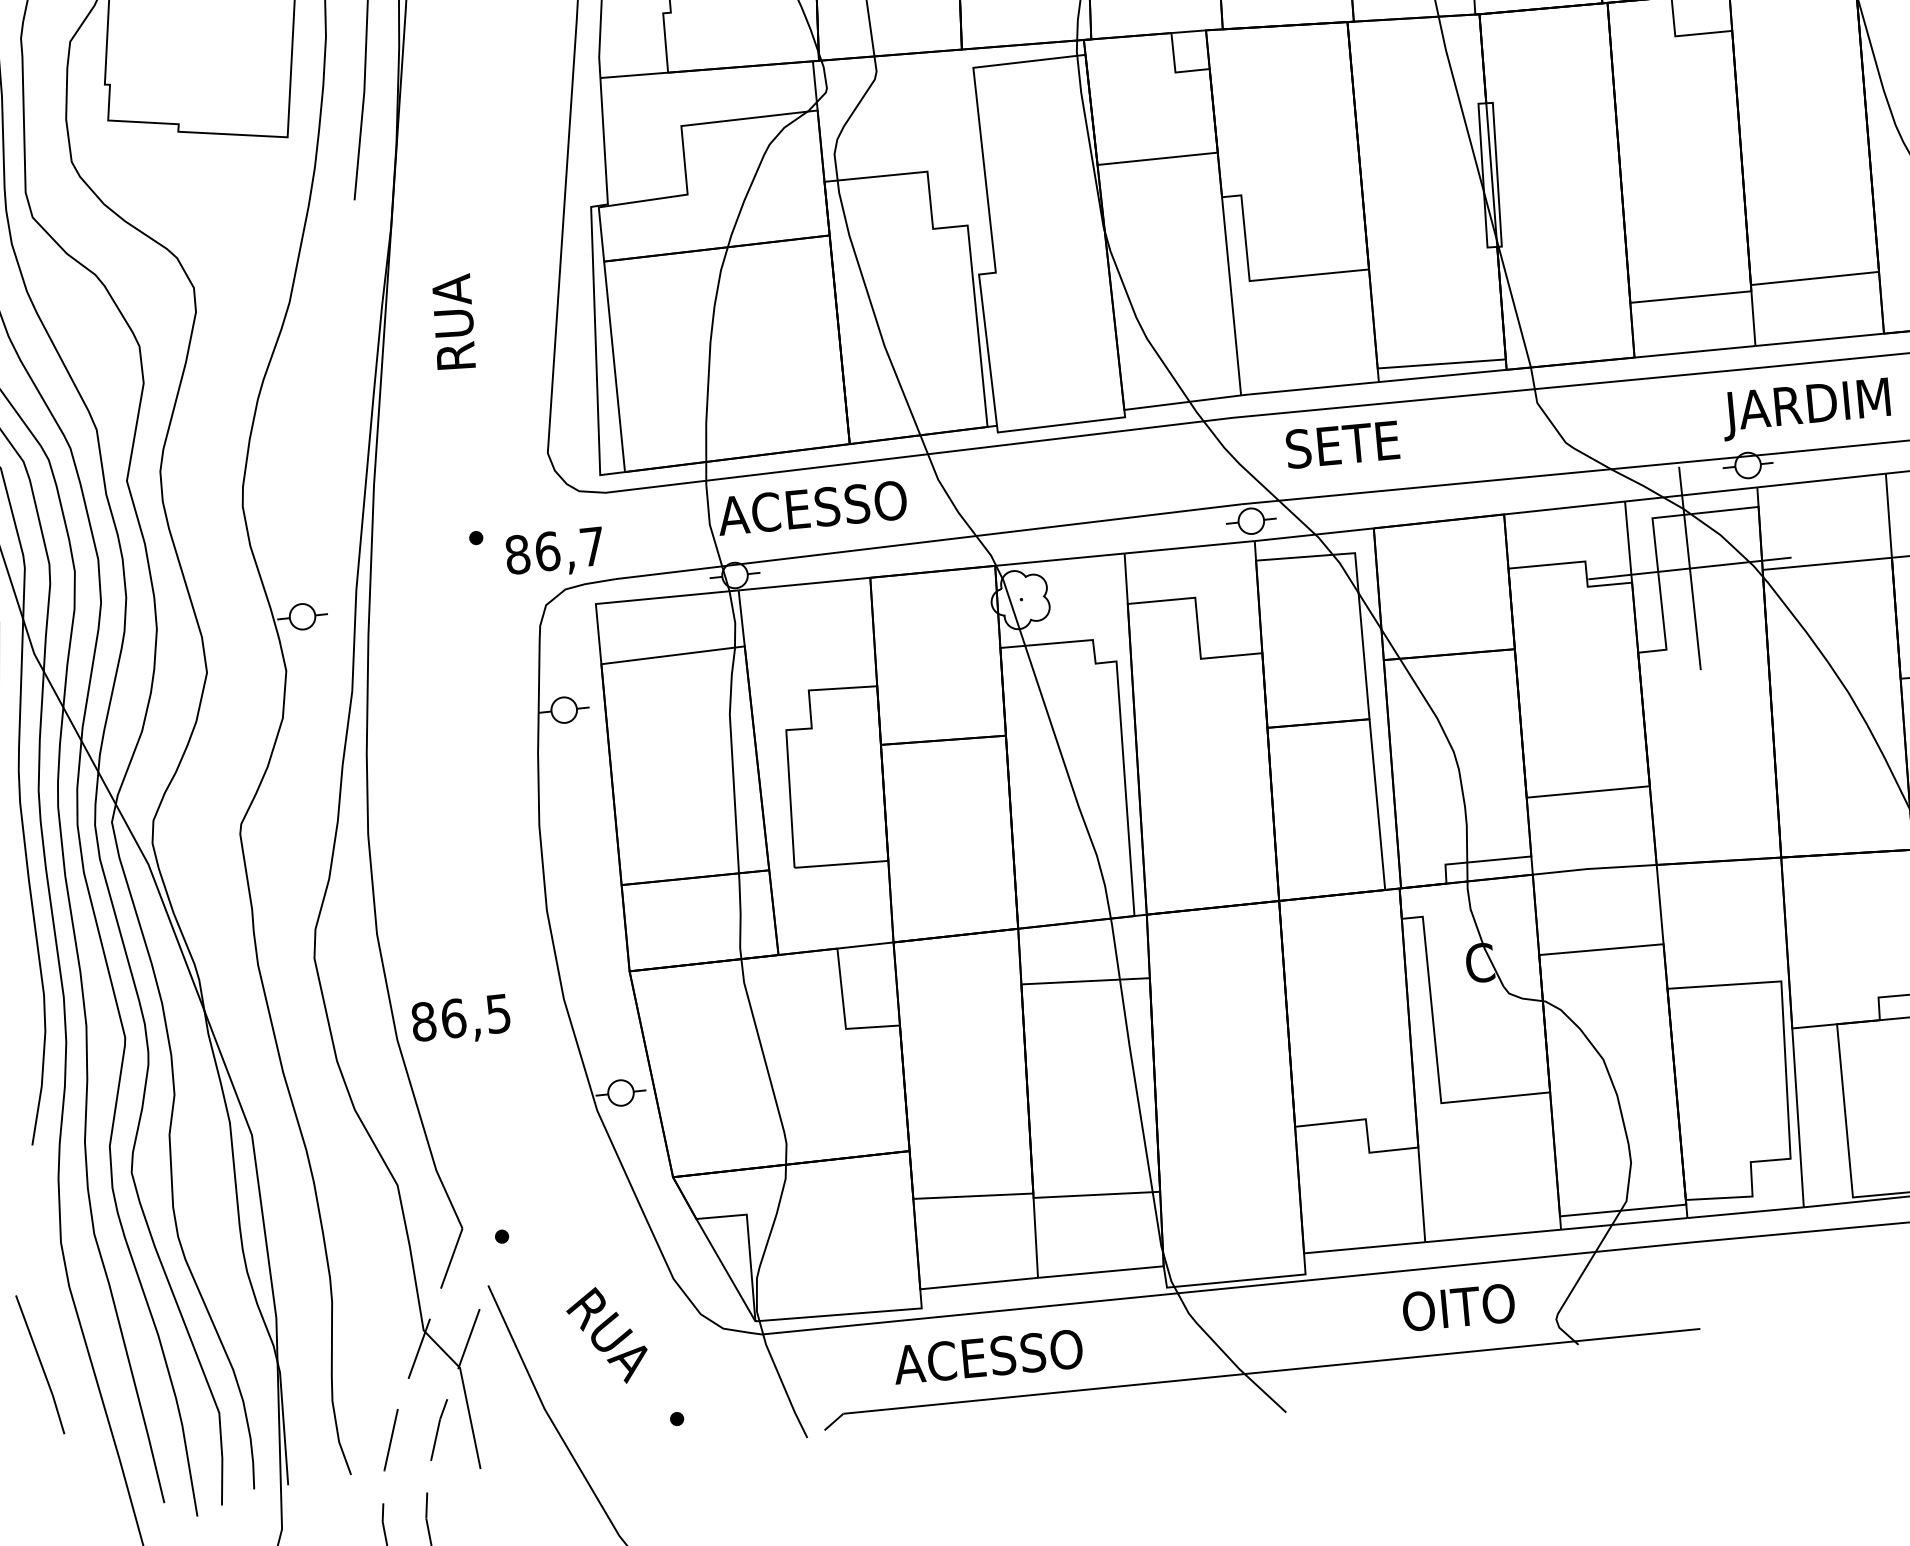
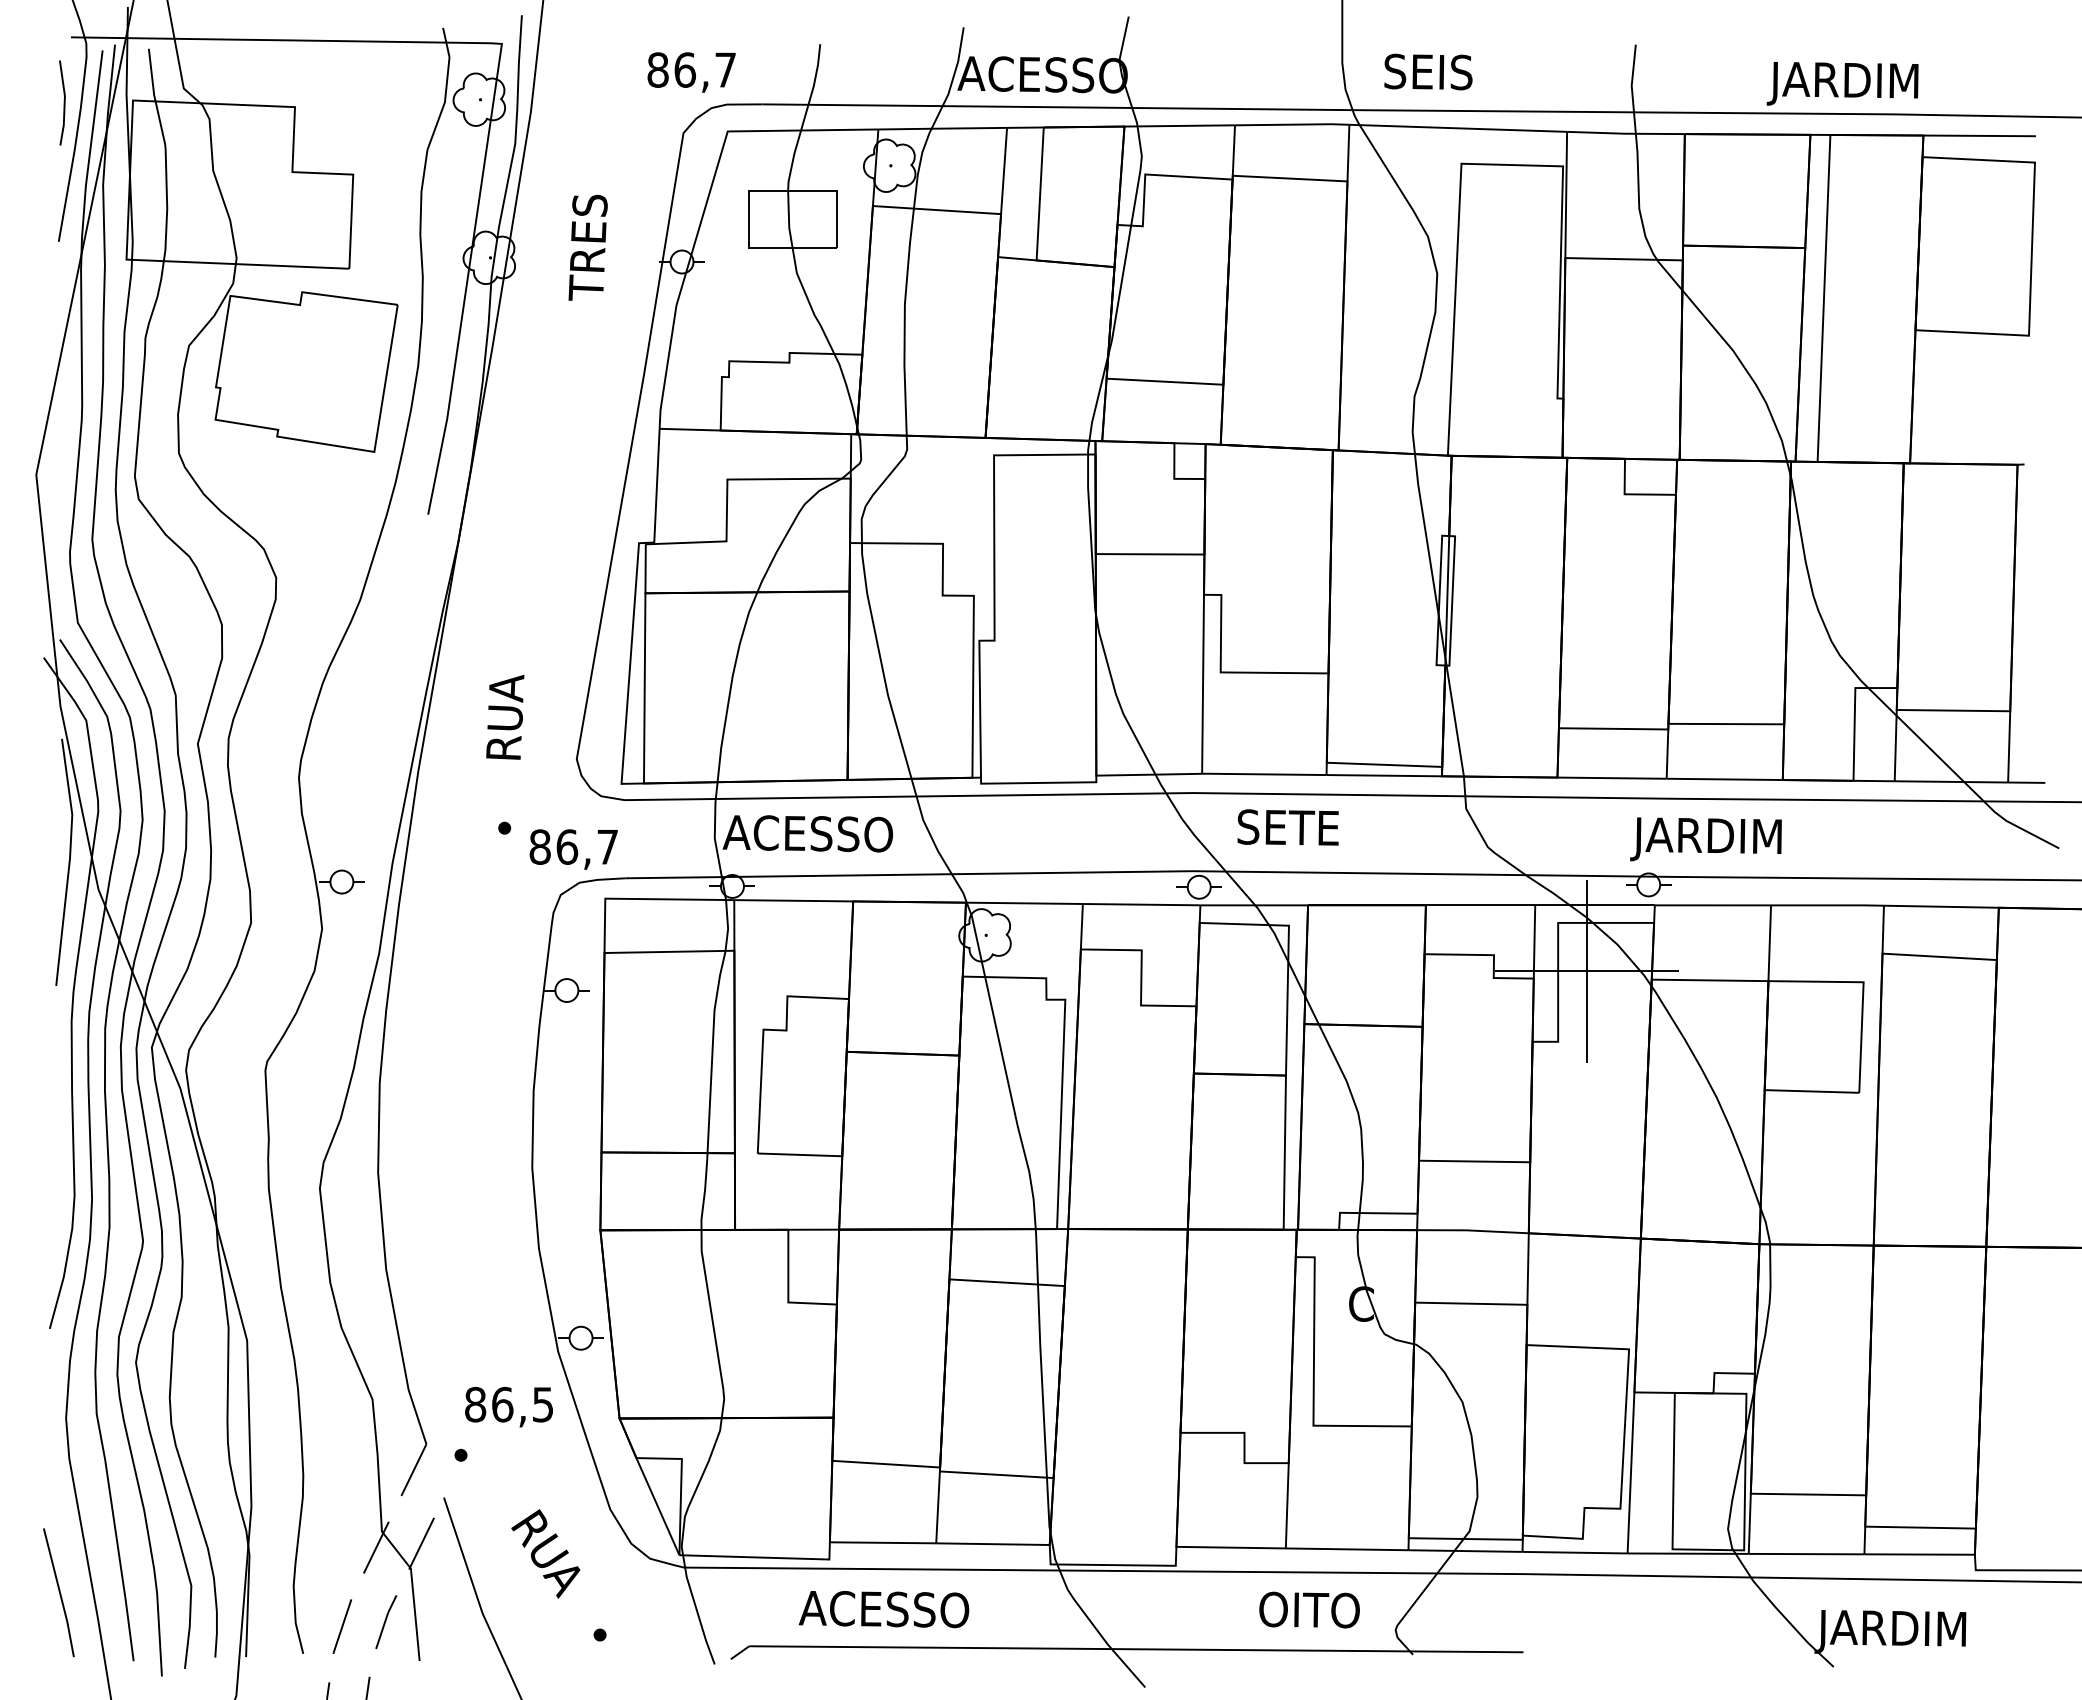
text: (454, 322) -> (505, 717), moved
text: (460, 1020) -> (508, 1407), moved
line: (39, 1363) -> (58, 1591), moved

